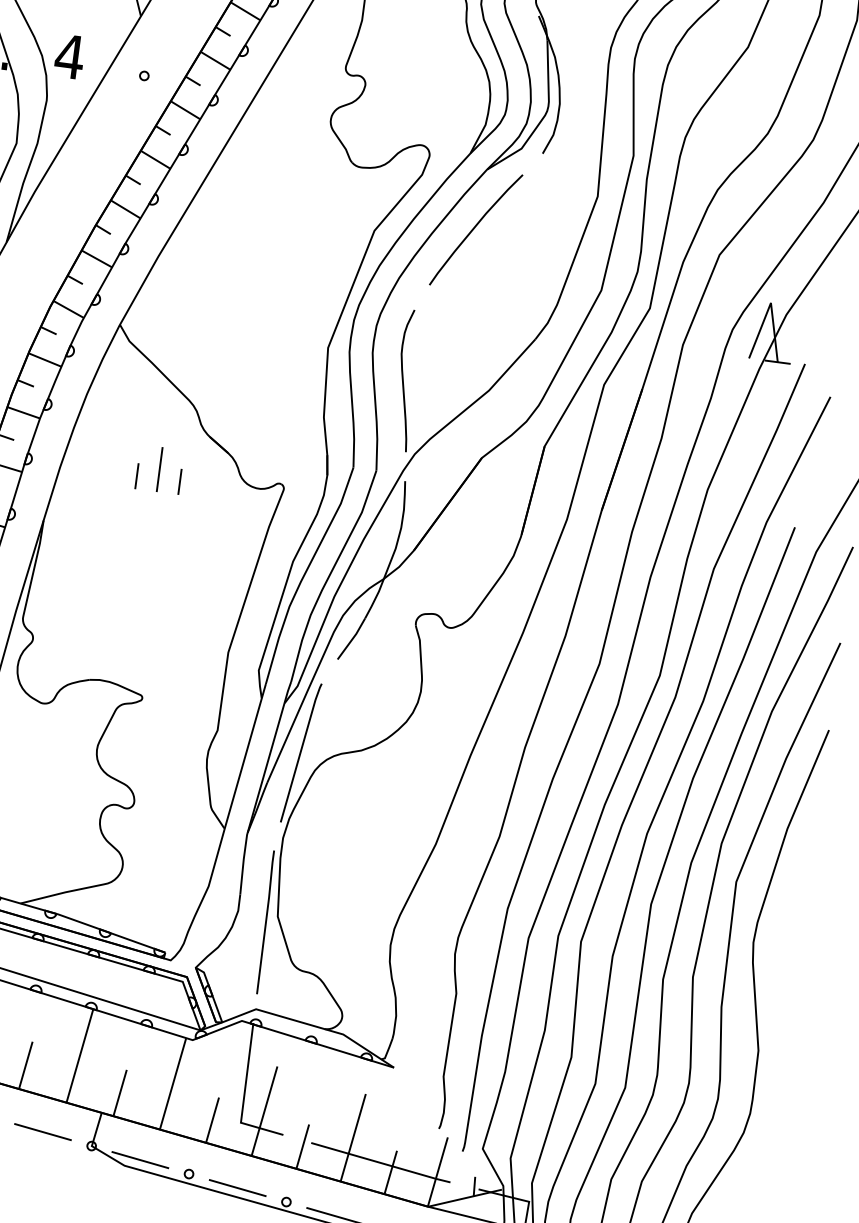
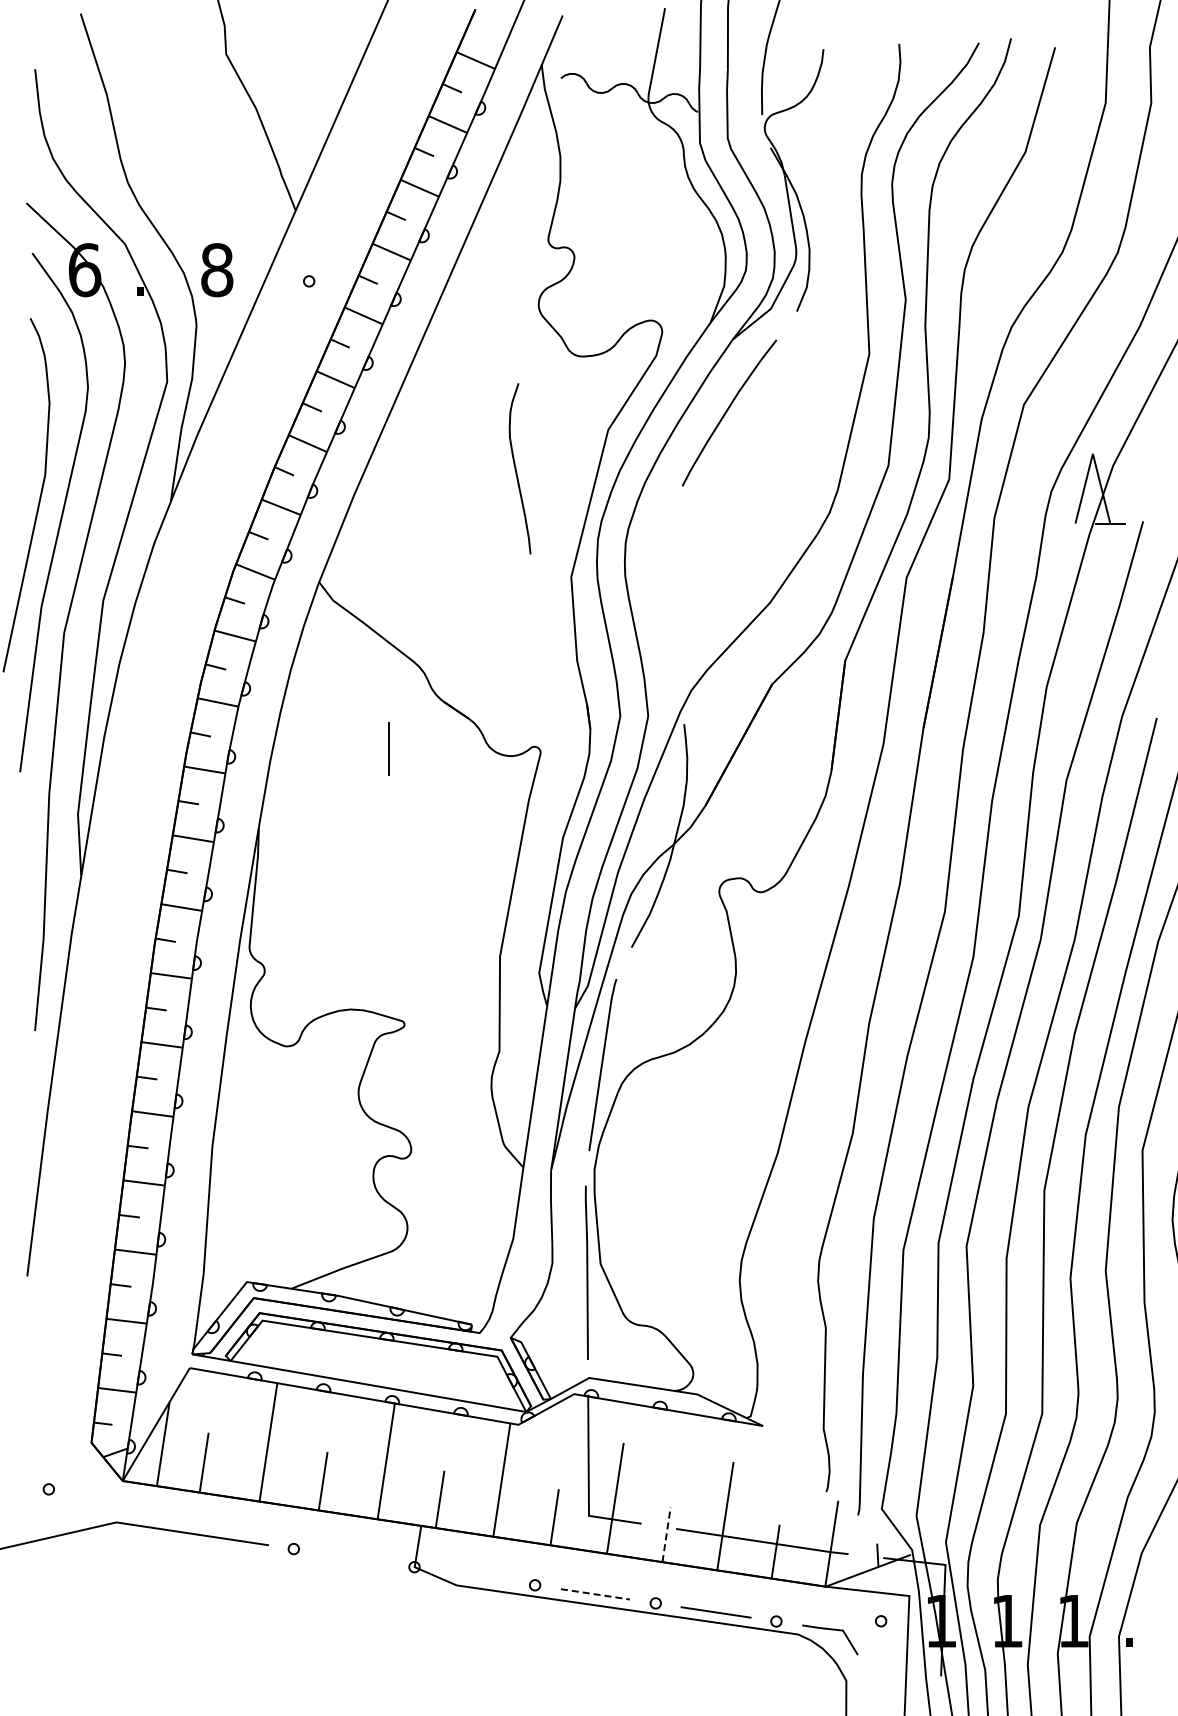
text: (70, 57) -> (217, 270), 4 -> 8
curve: (403, 379) -> (516, 468), moved
line: (137, 476) -> (363, 760), removed
line: (179, 481) -> (415, 760), removed
line: (42, 1131) -> (353, 1557), removed
line: (302, 1146) -> (666, 1534), solid -> dashed
line: (140, 1160) -> (474, 1576), removed
line: (237, 1188) -> (595, 1594), solid -> dashed

